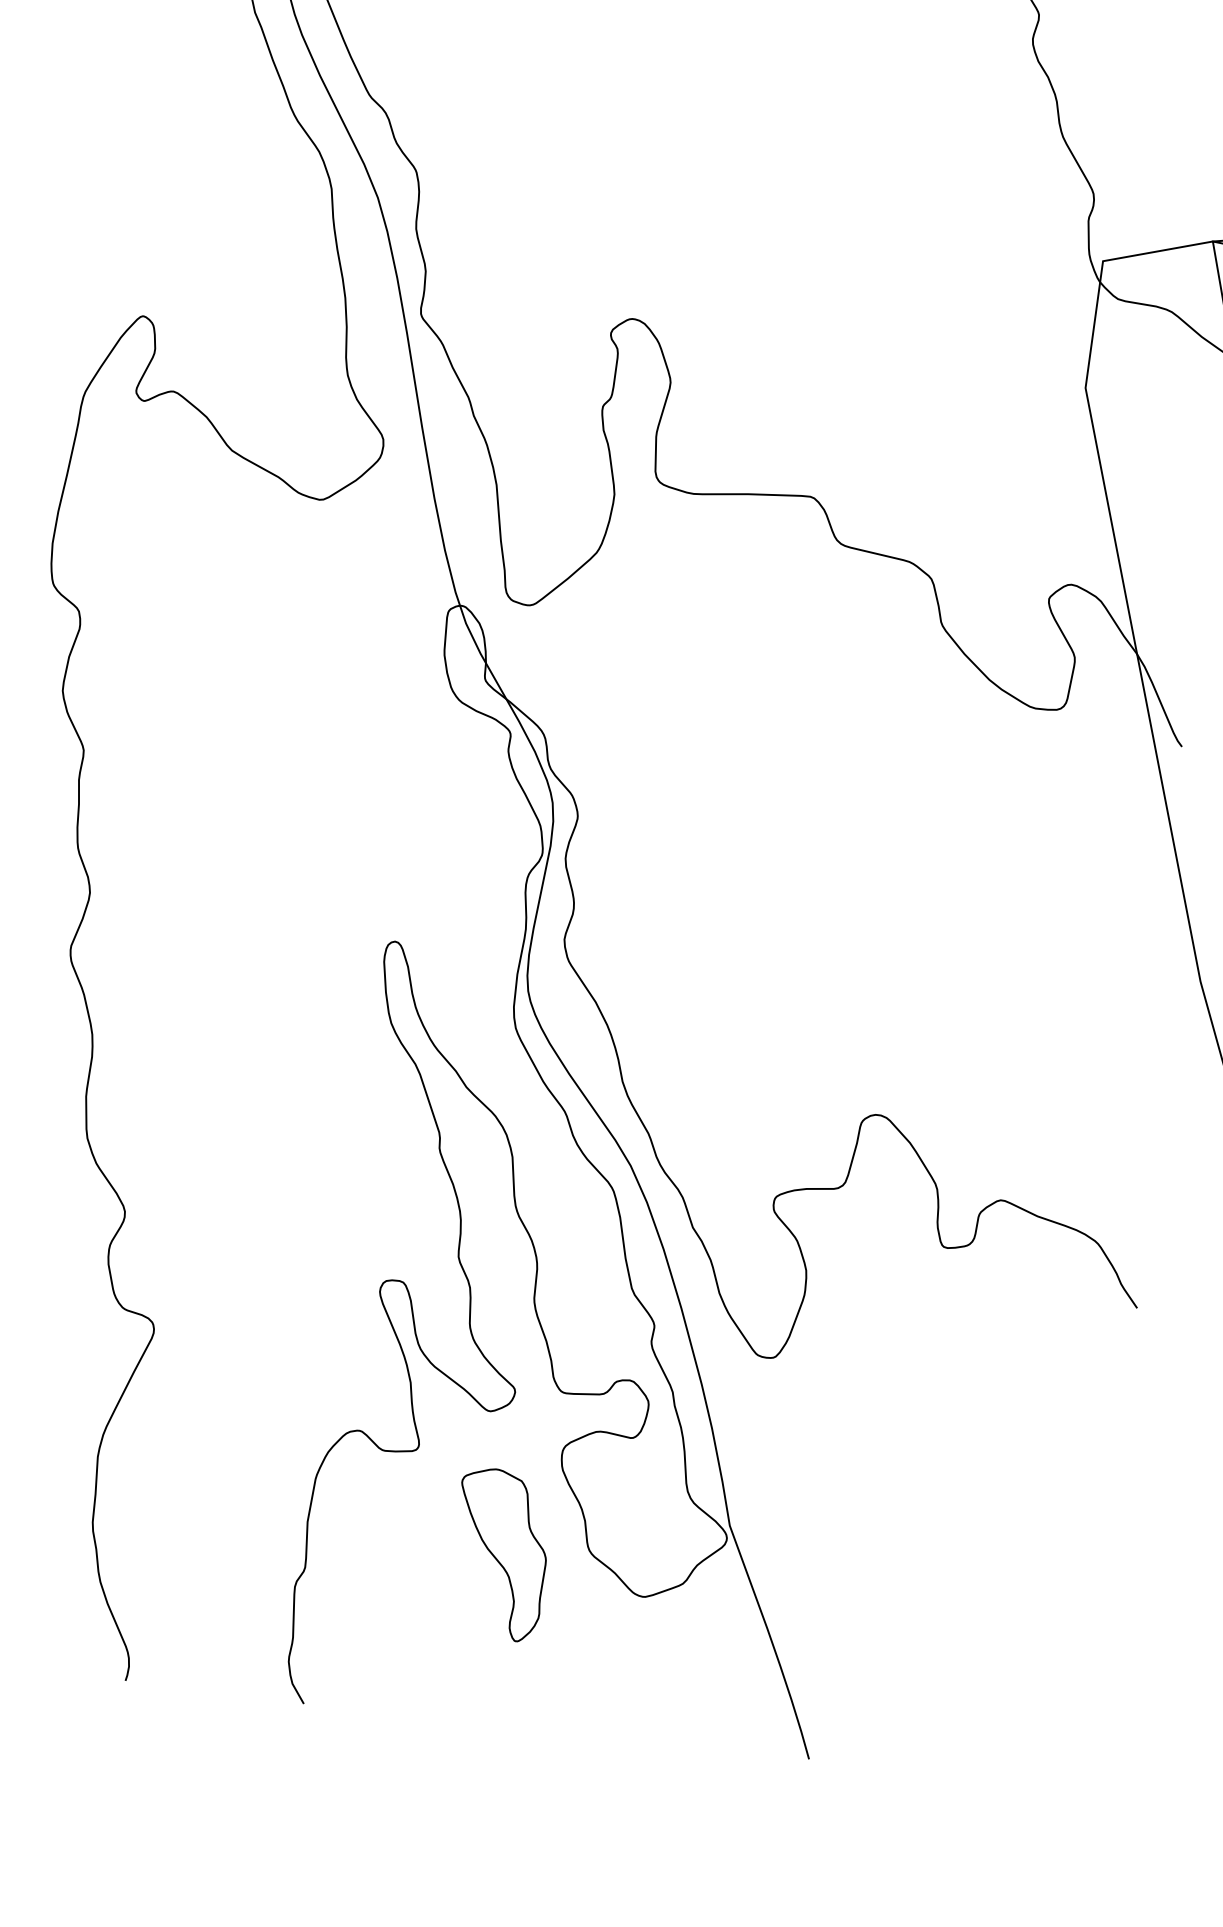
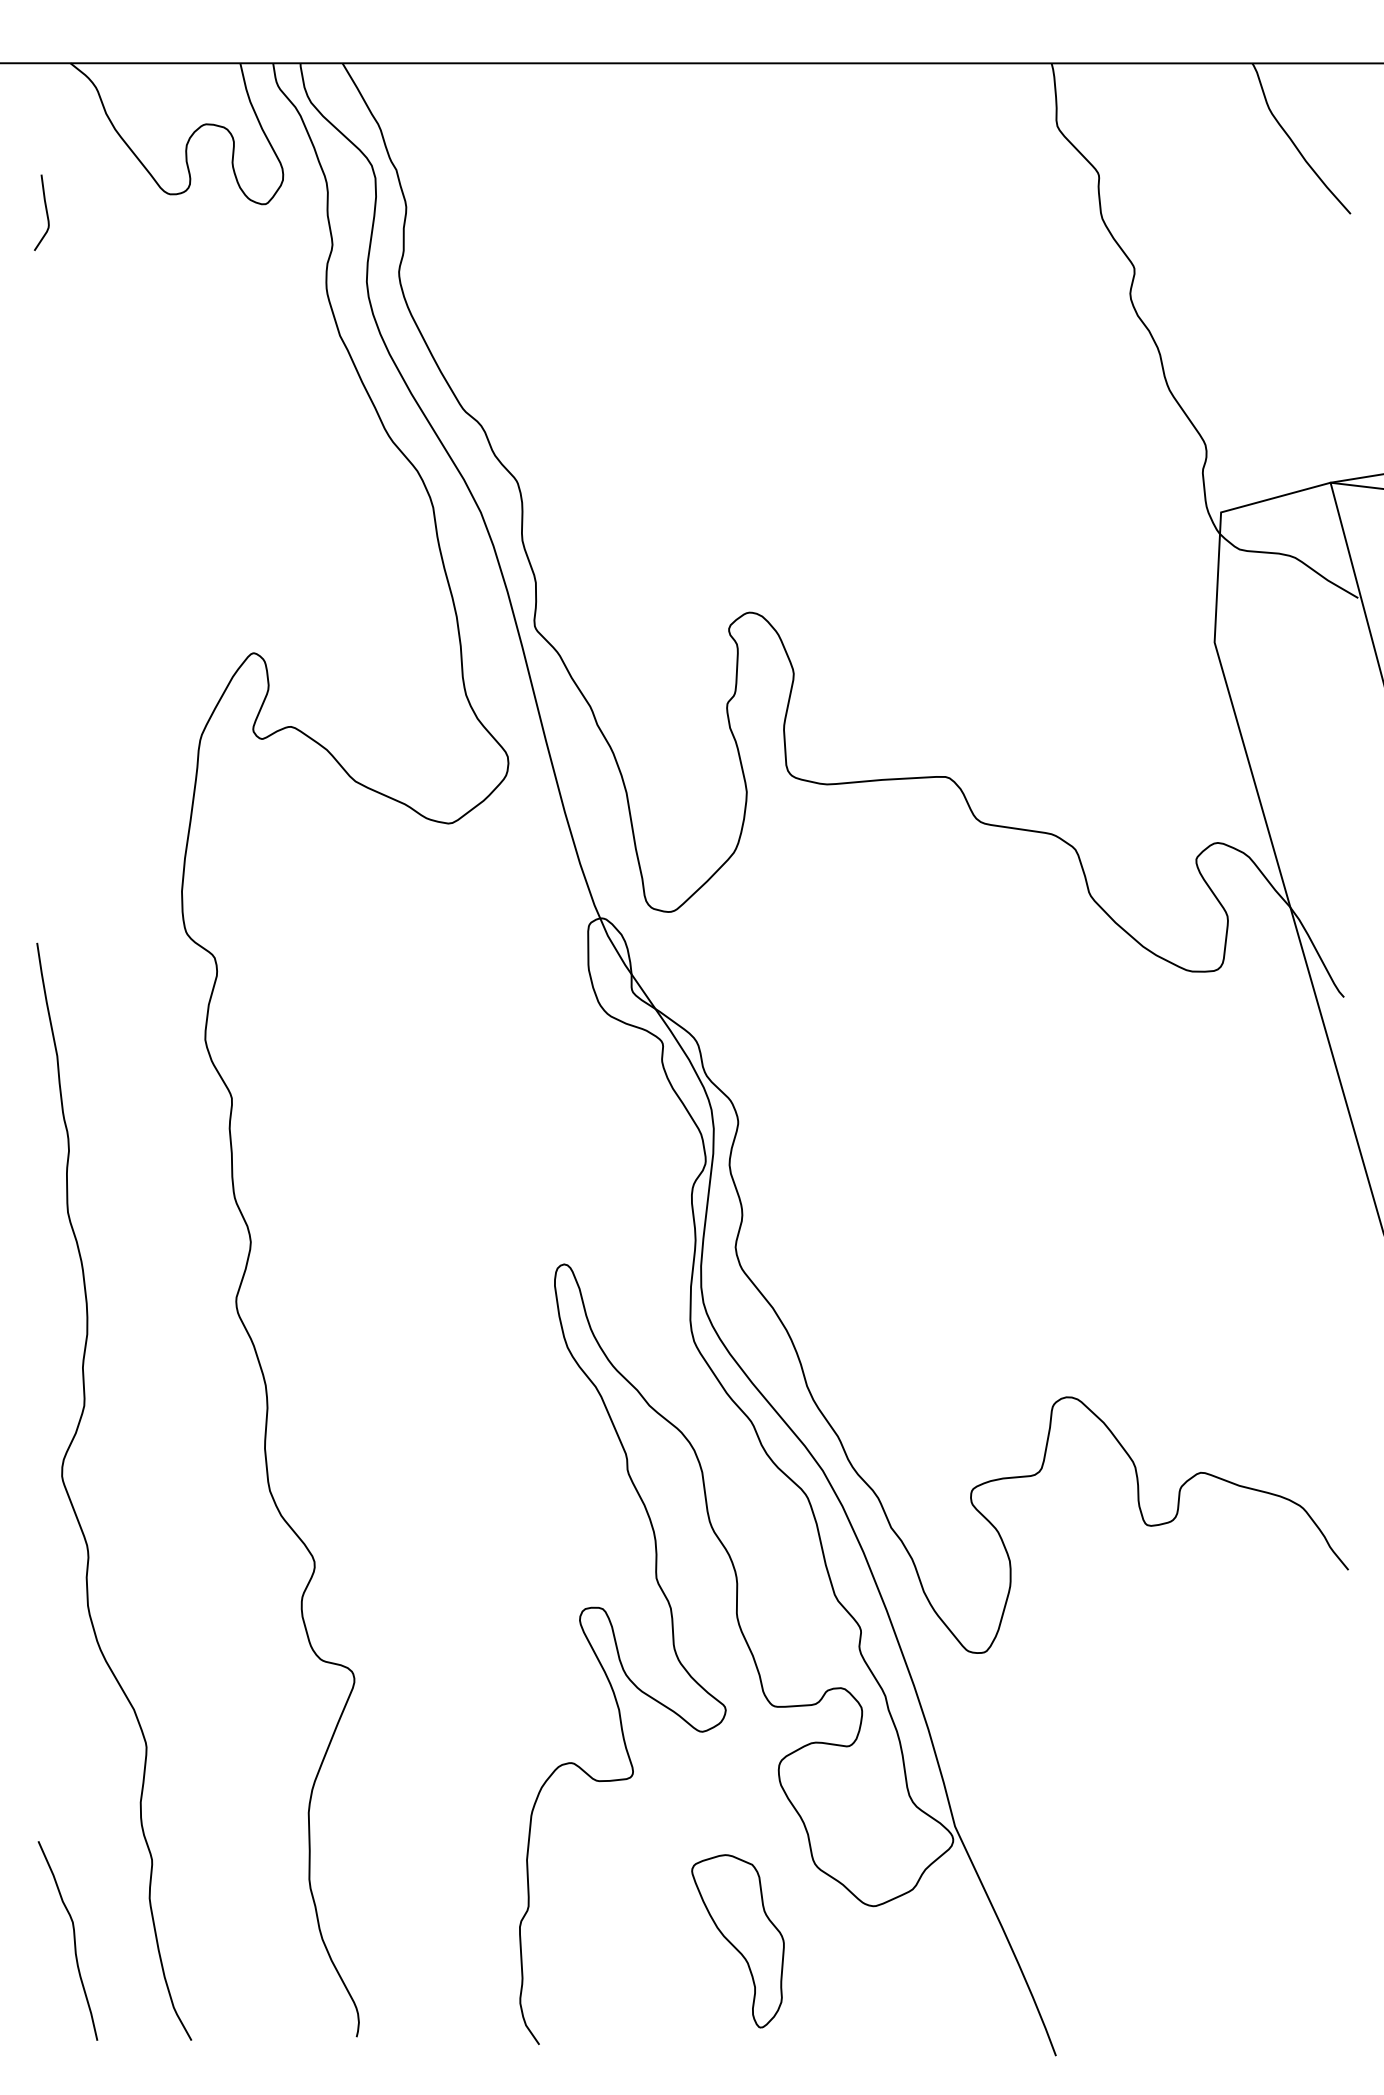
part: (500, 1555) -> (737, 1941), moved

